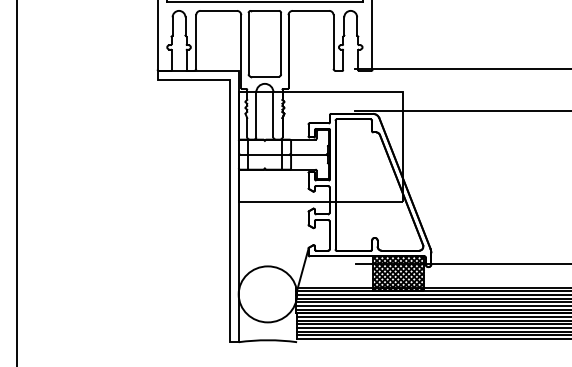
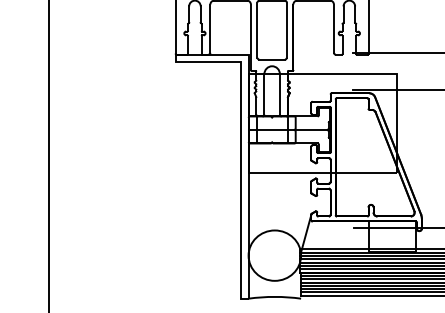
hatch: (398, 273) -> (392, 236), removed

